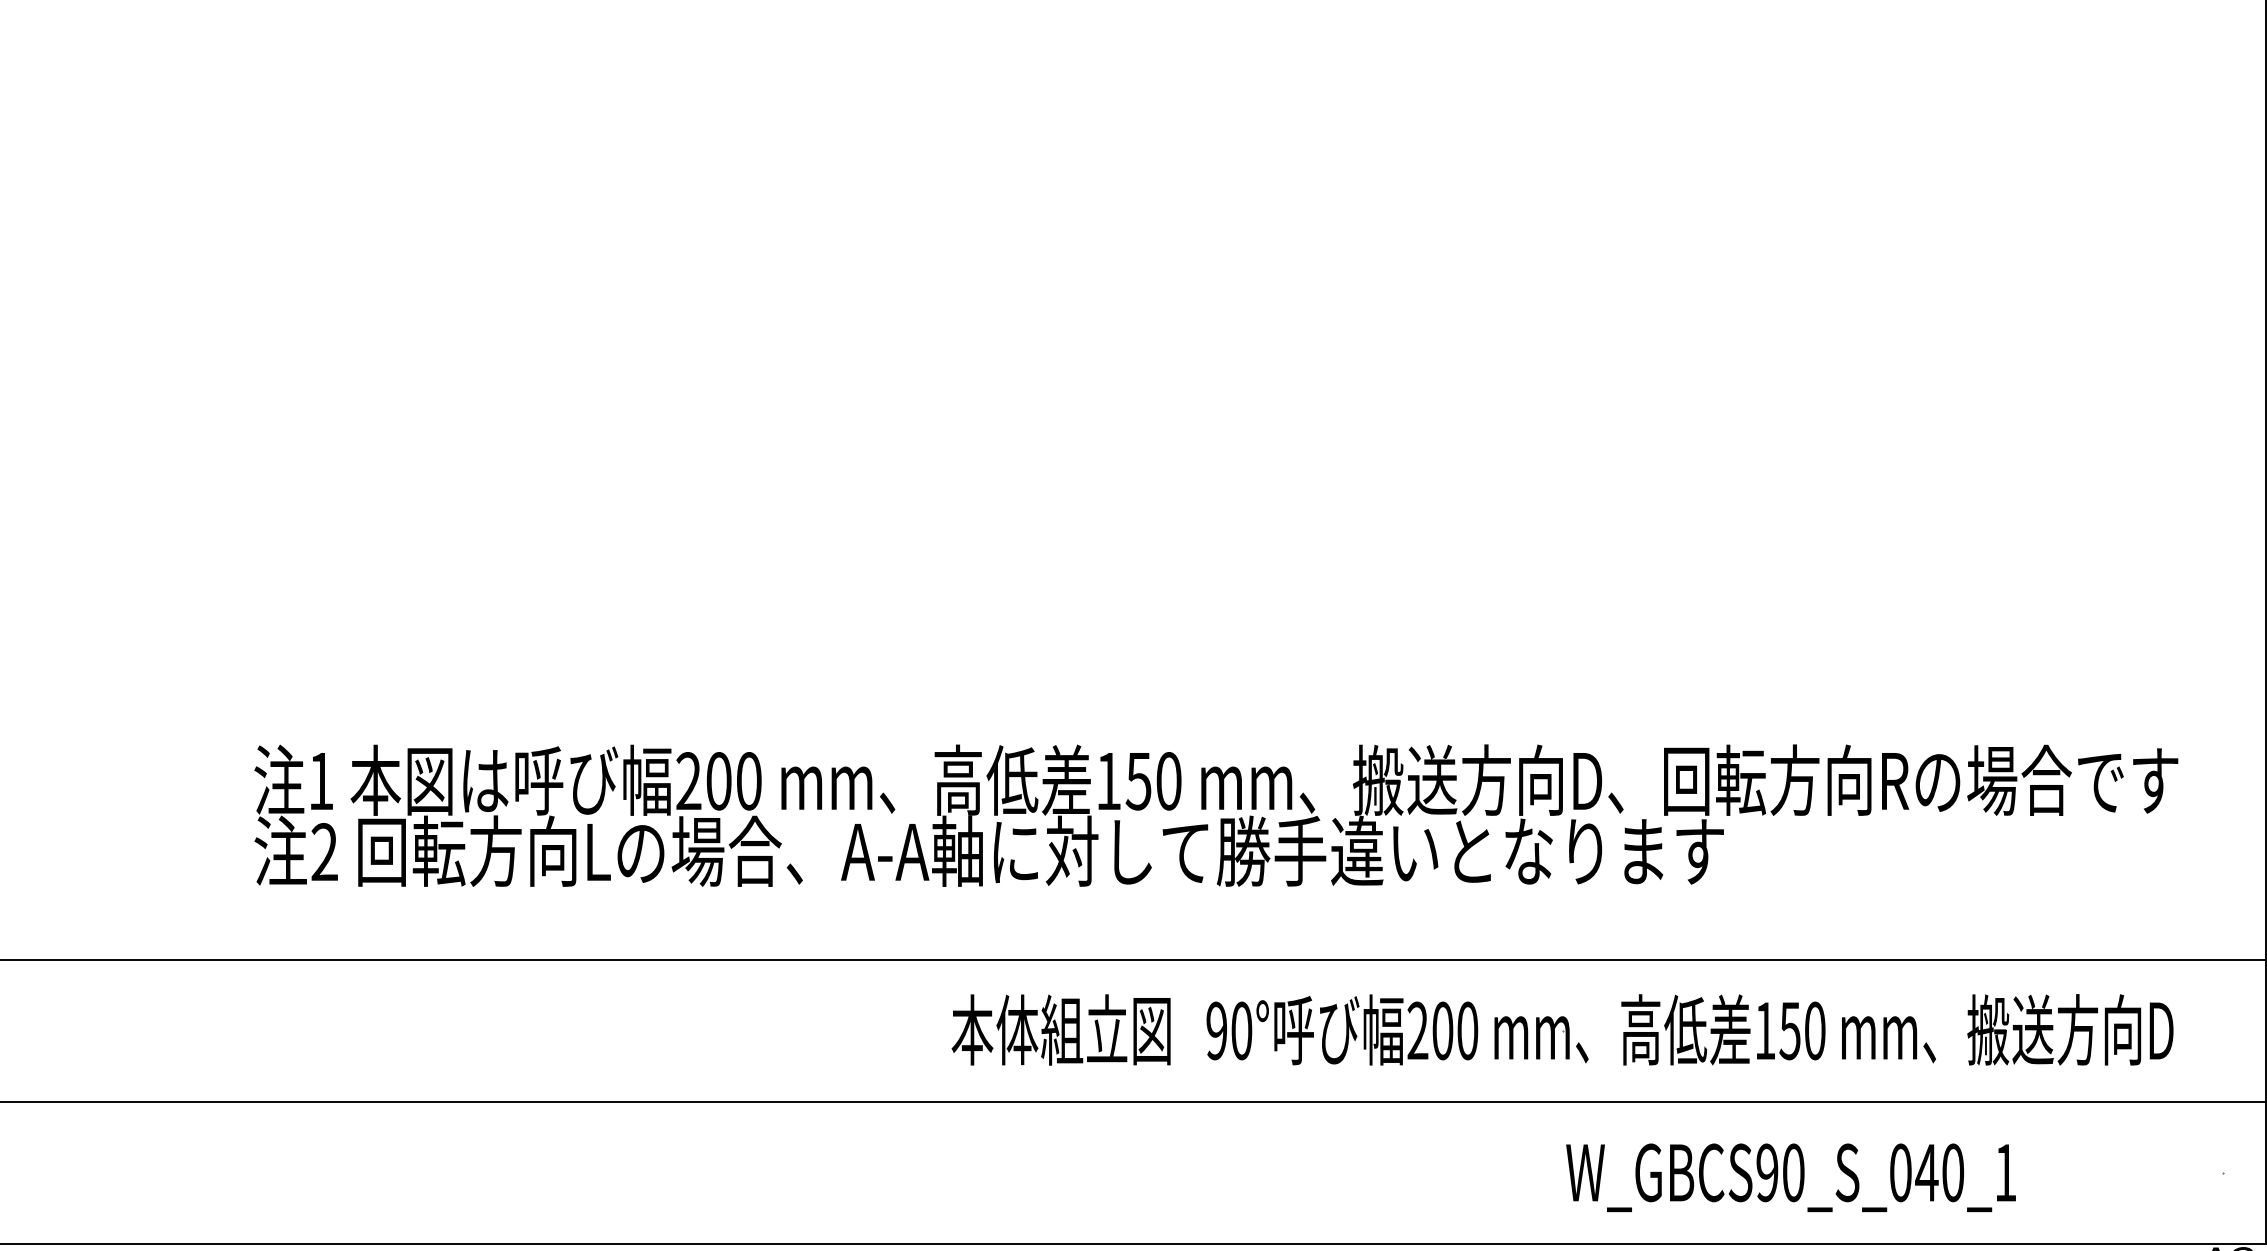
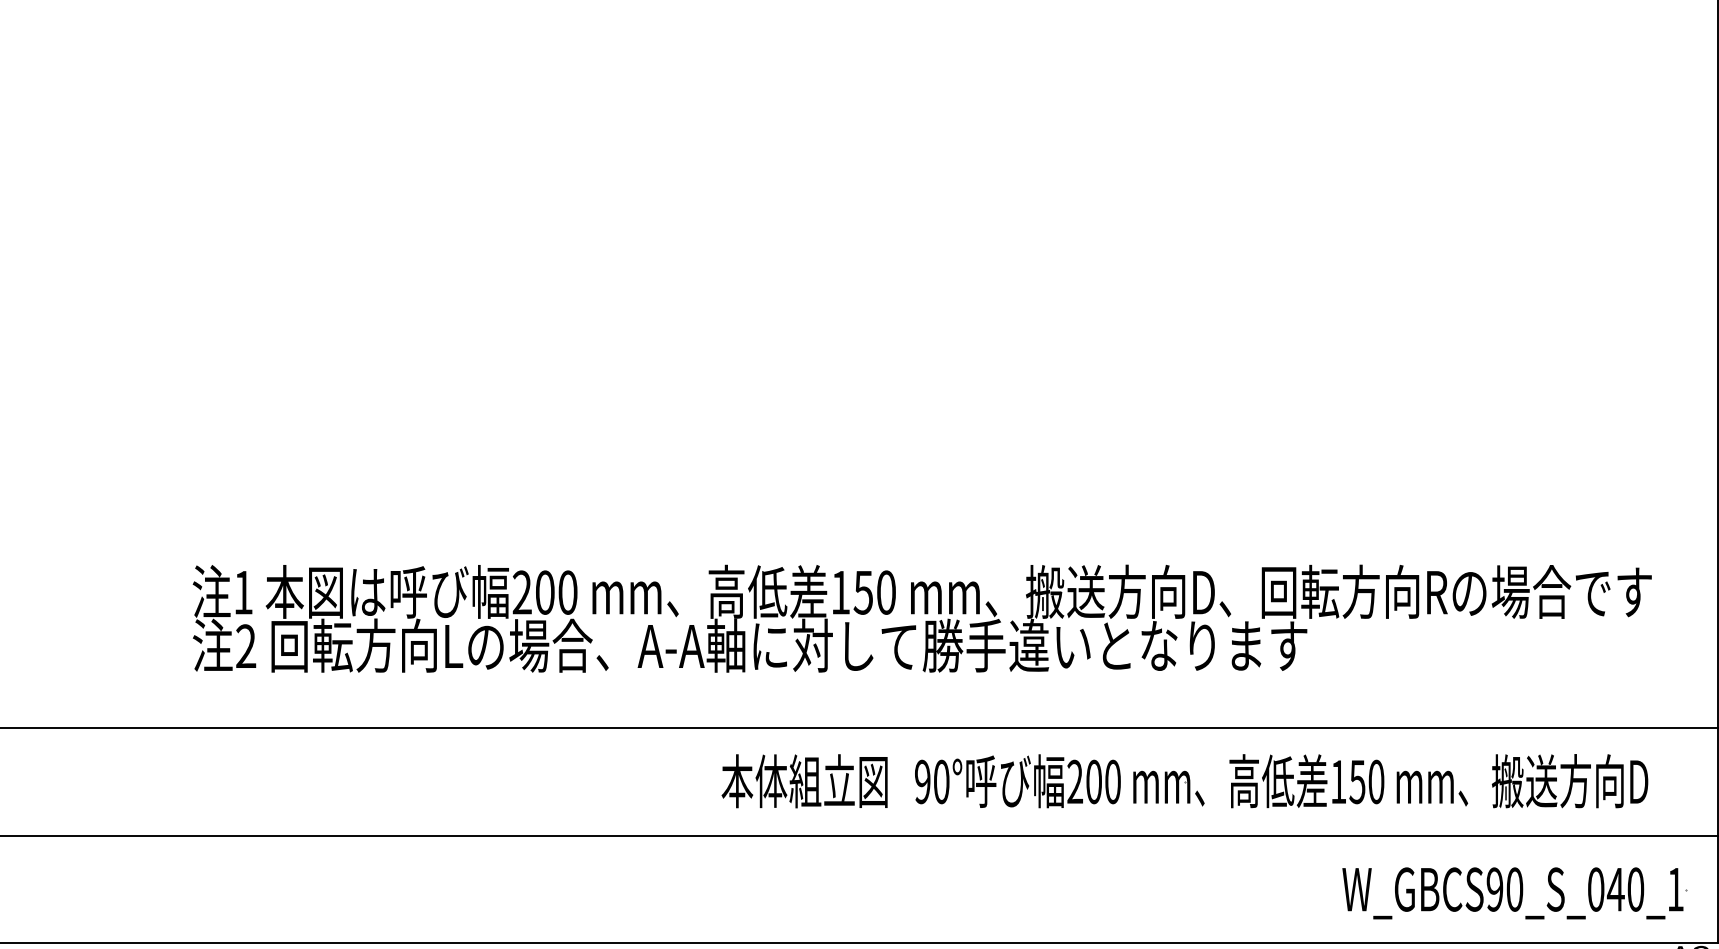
text: (1790, 1177) -> (1512, 893), moved

